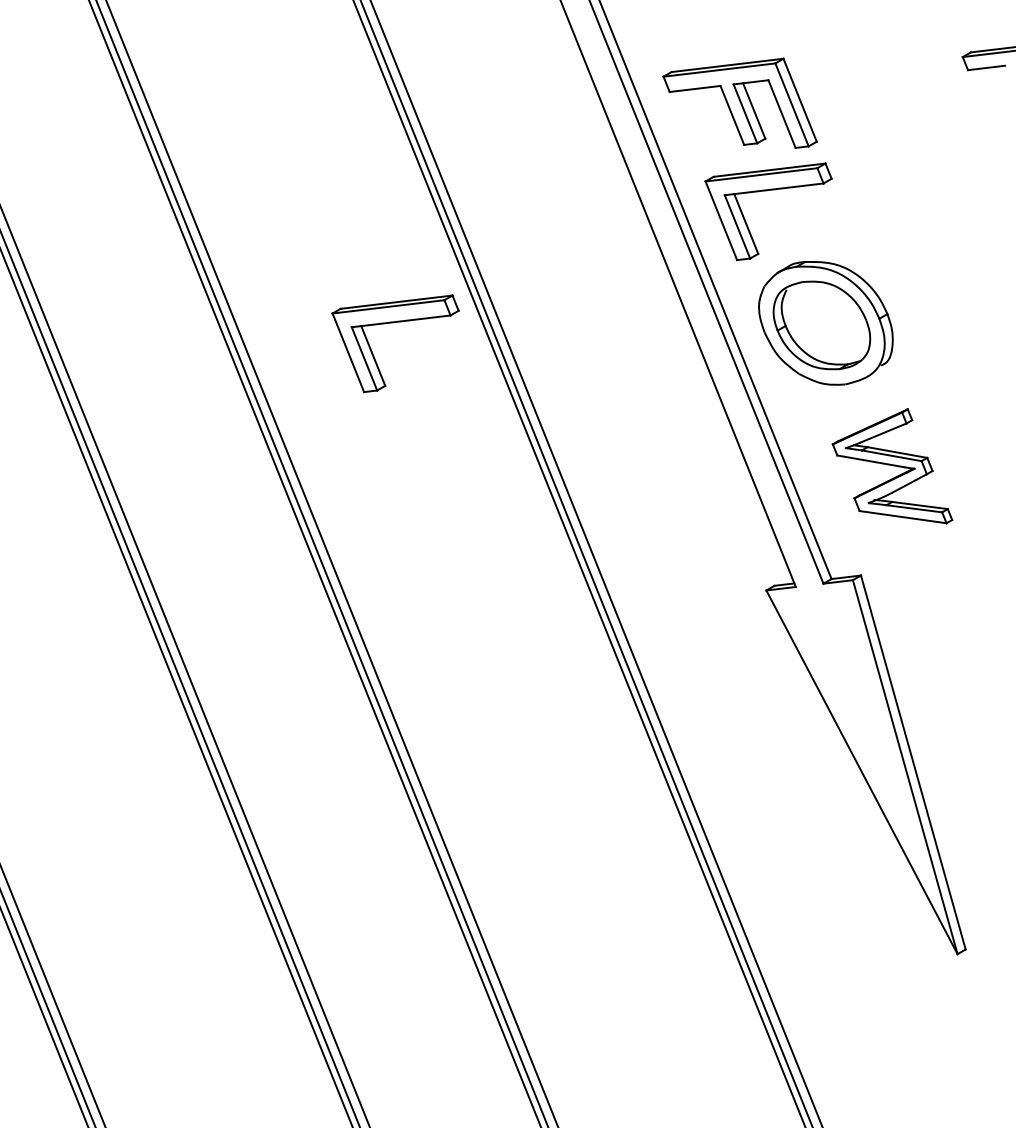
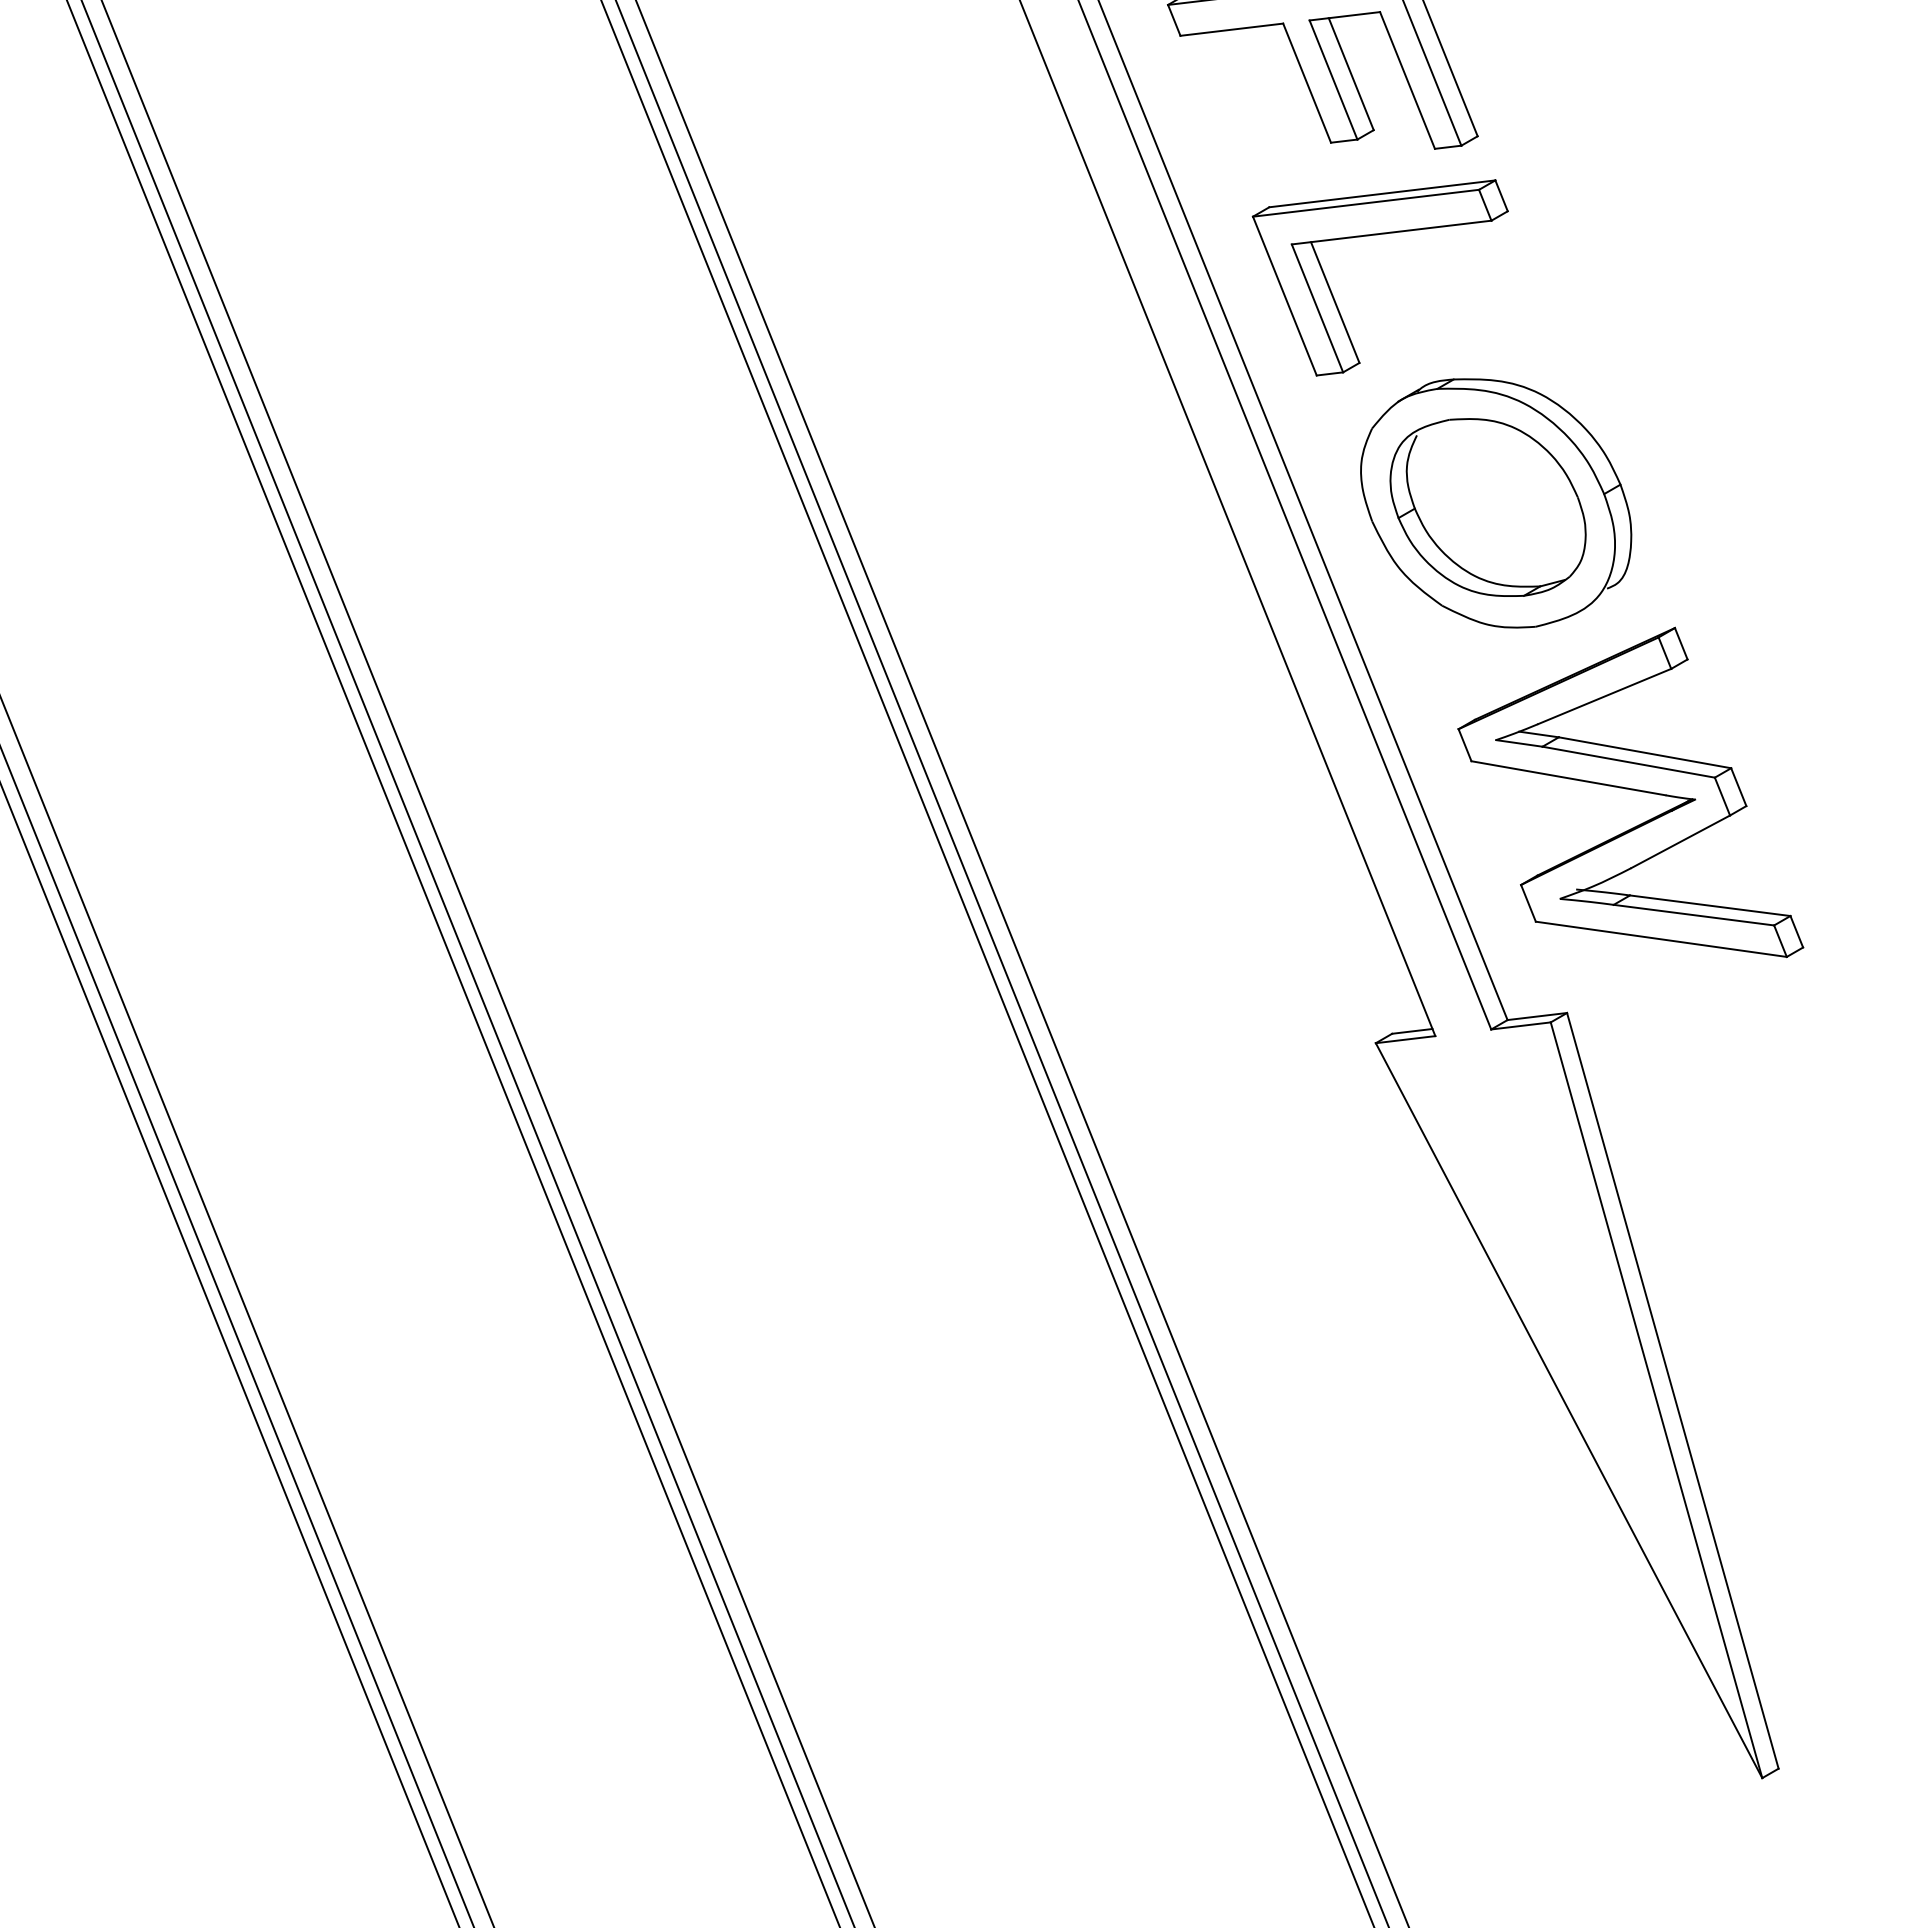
part: (394, 323) -> (624, 503), removed
part: (892, 465) -> (1630, 790), size x1.43

